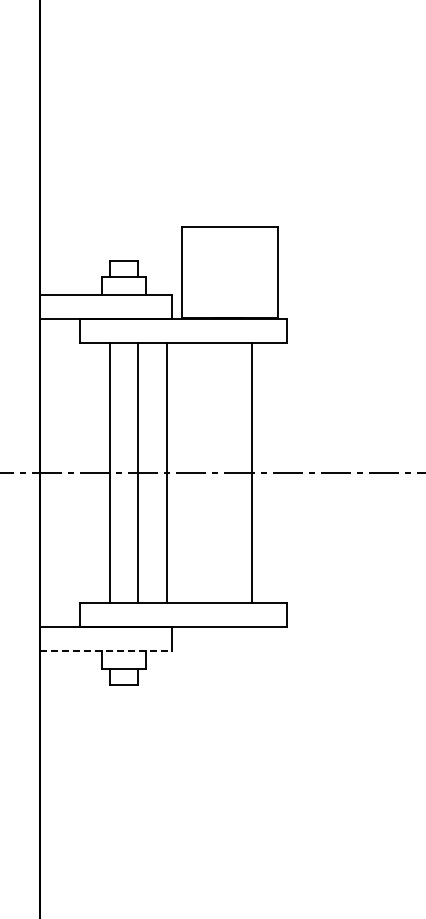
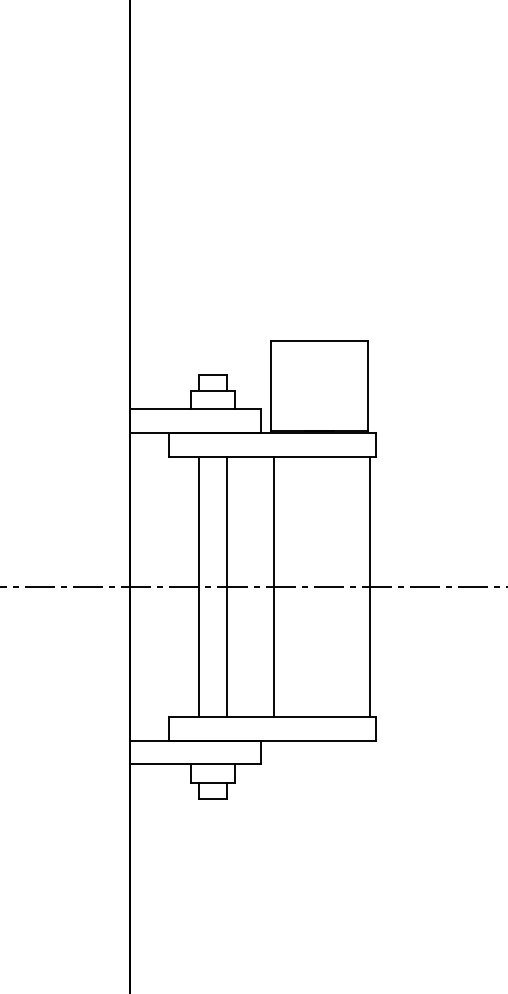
line: (167, 472) -> (273, 586), moved
line: (252, 472) -> (370, 586), moved
line: (106, 650) -> (195, 764), dashed -> solid

